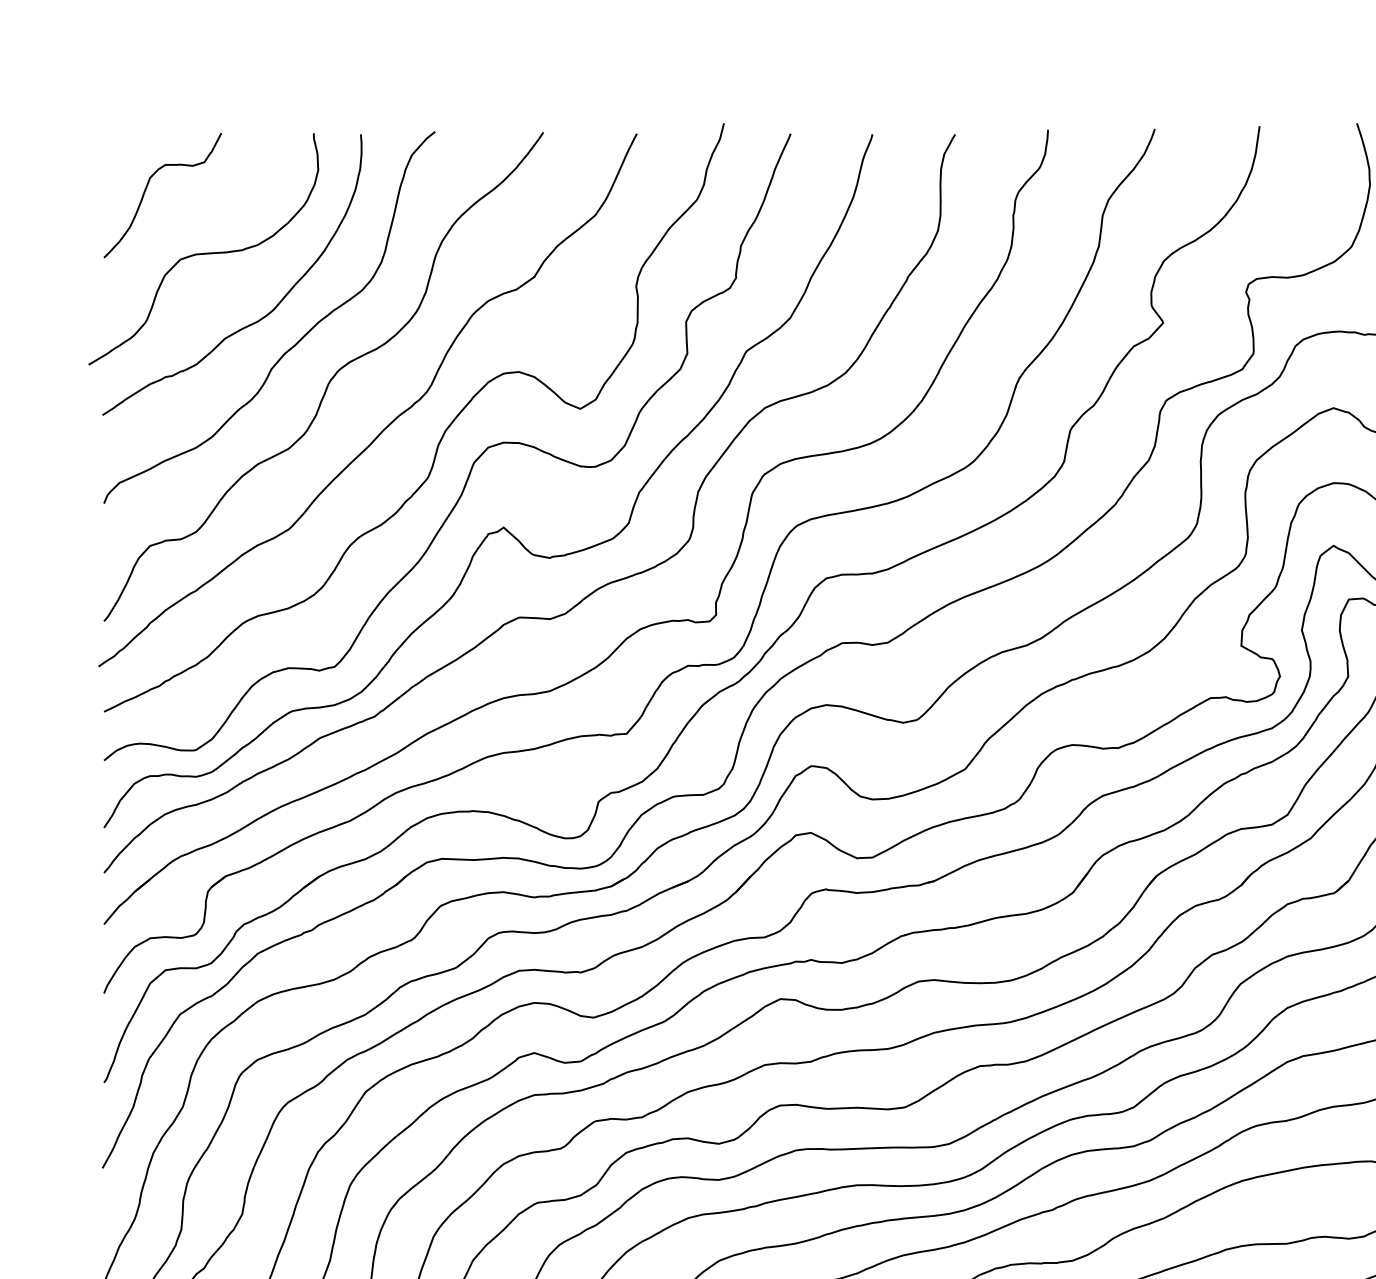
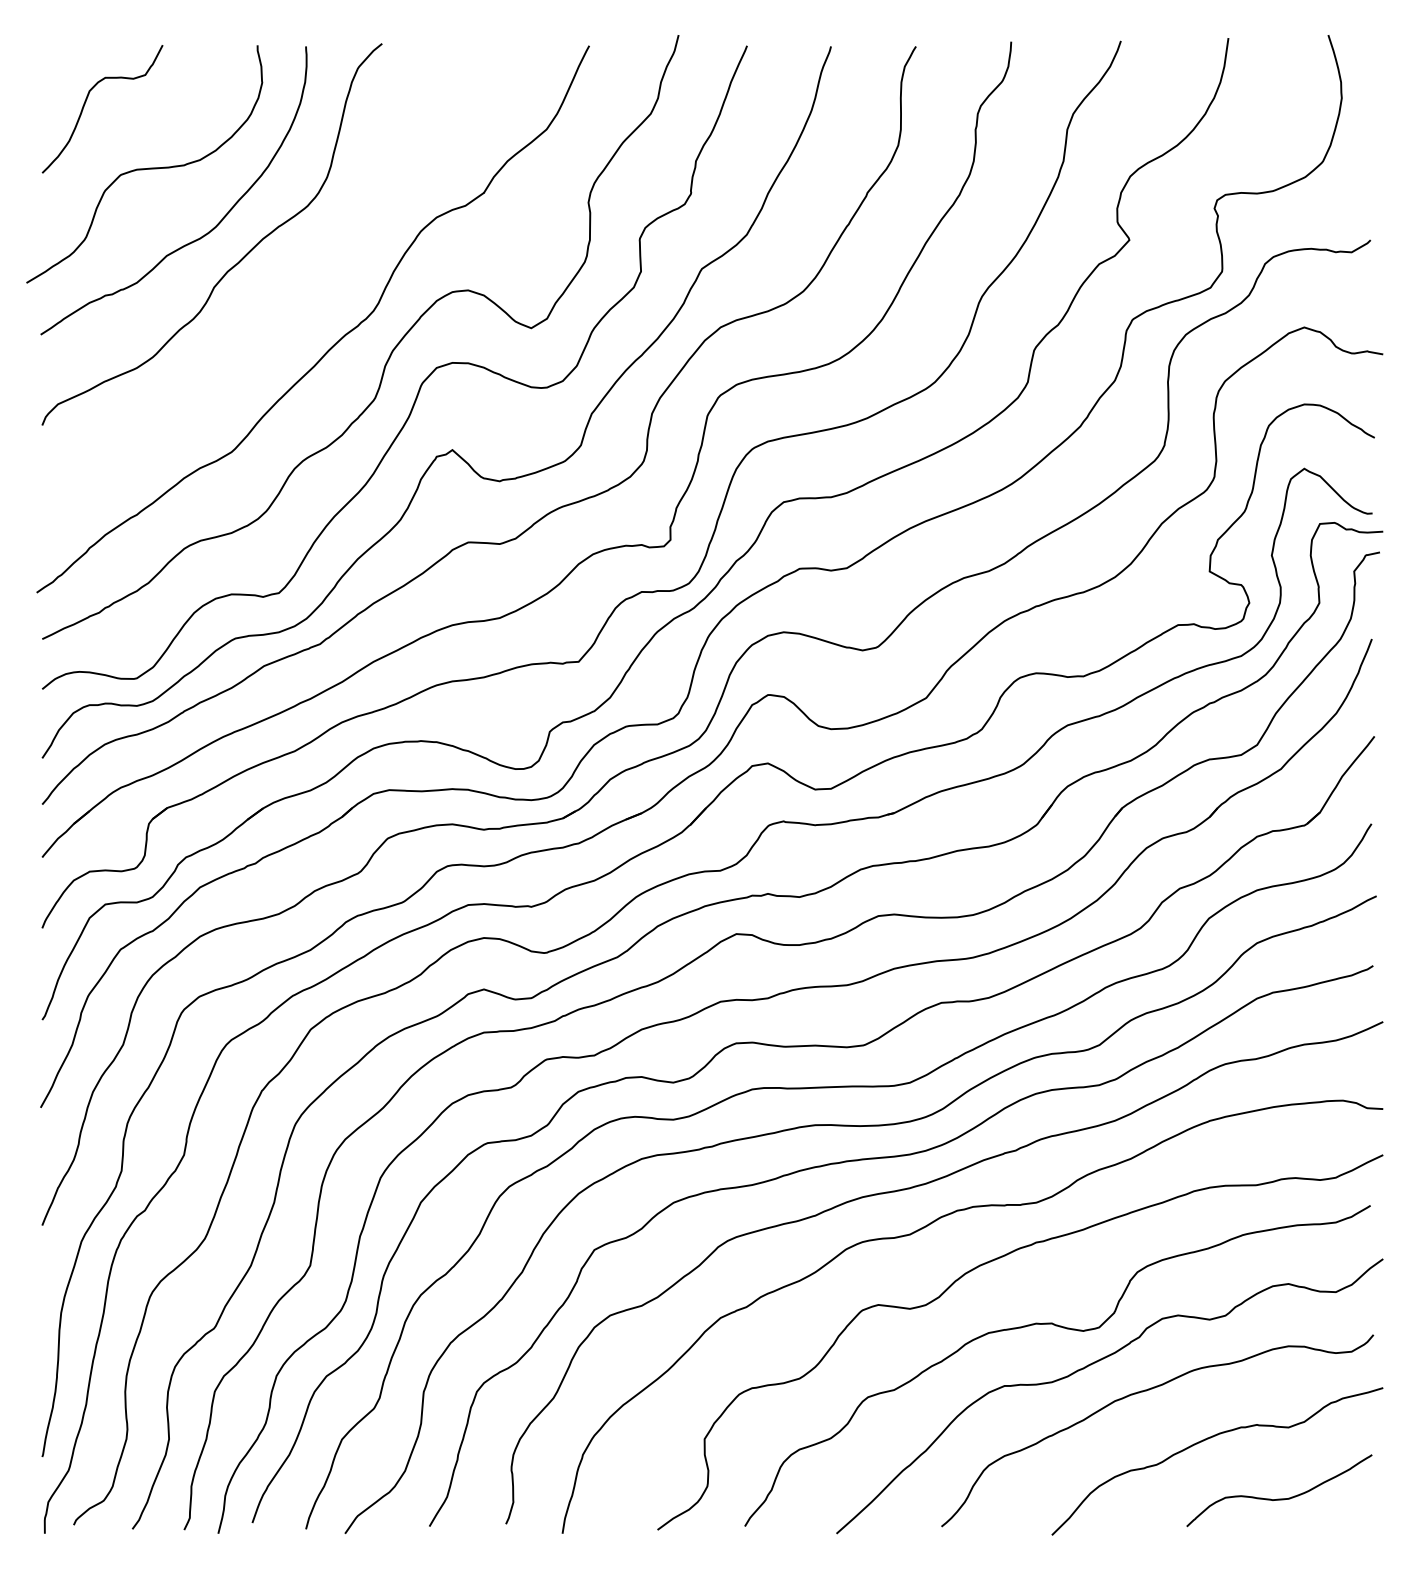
curve: (329, 380) -> (273, 299), removed

